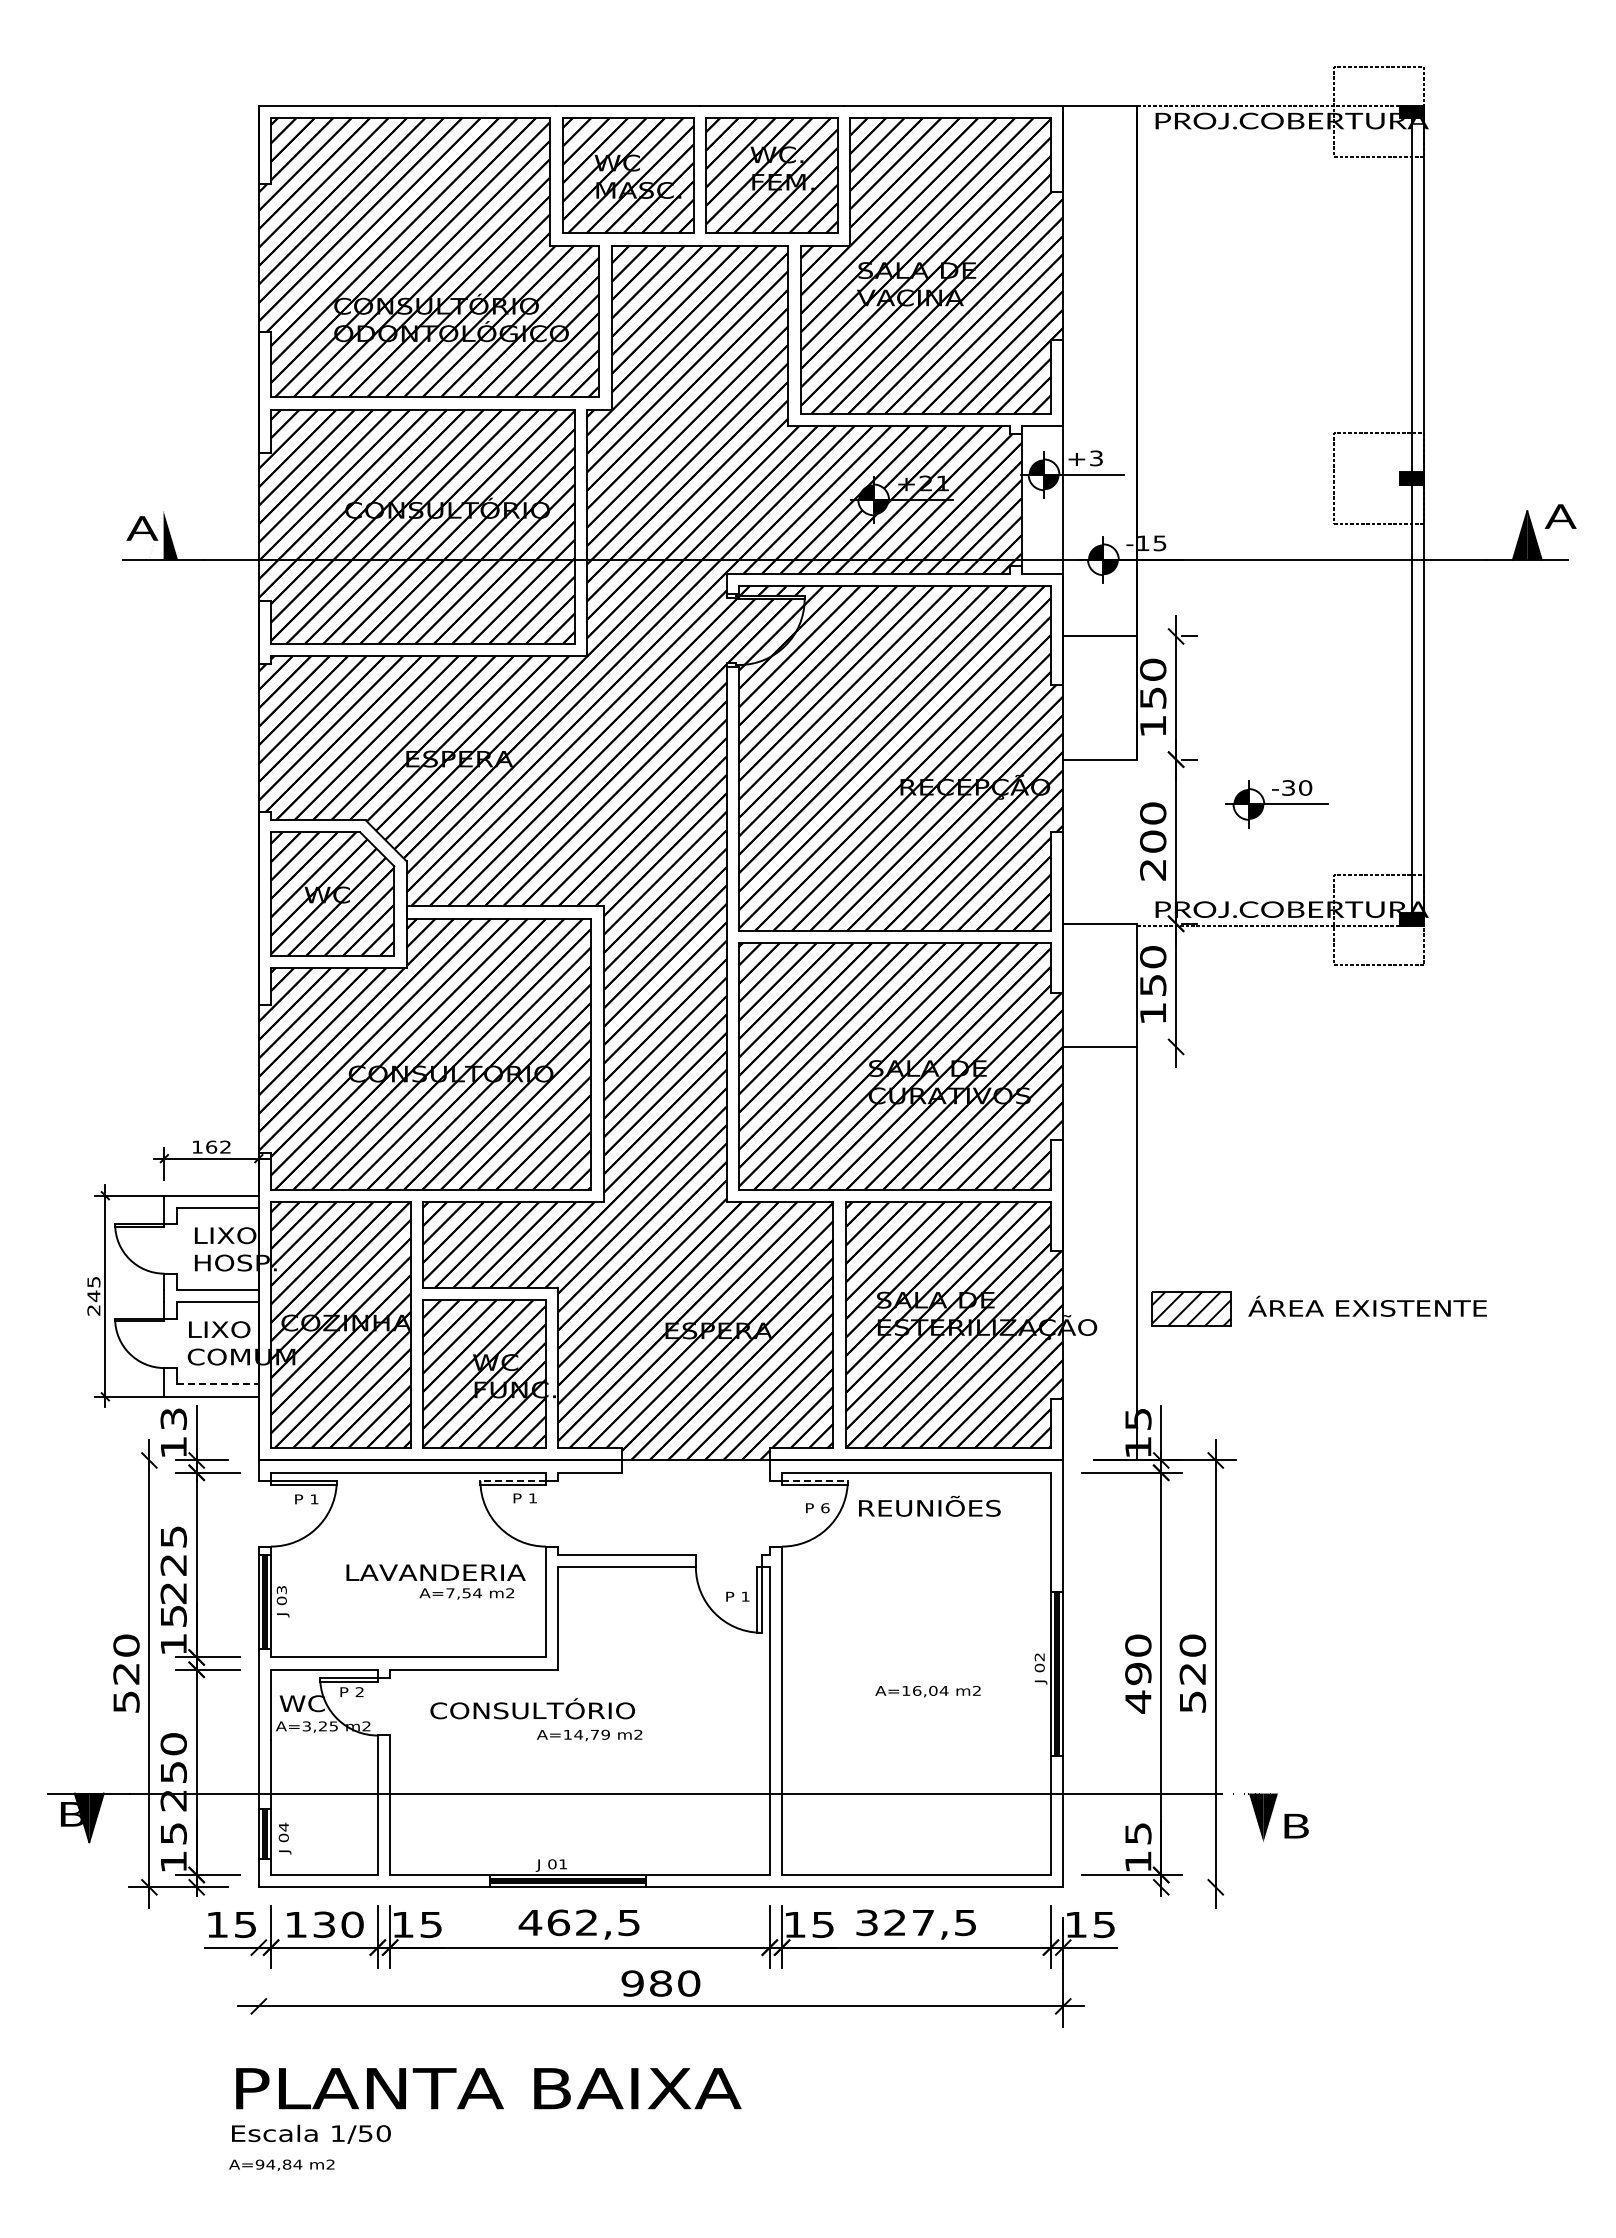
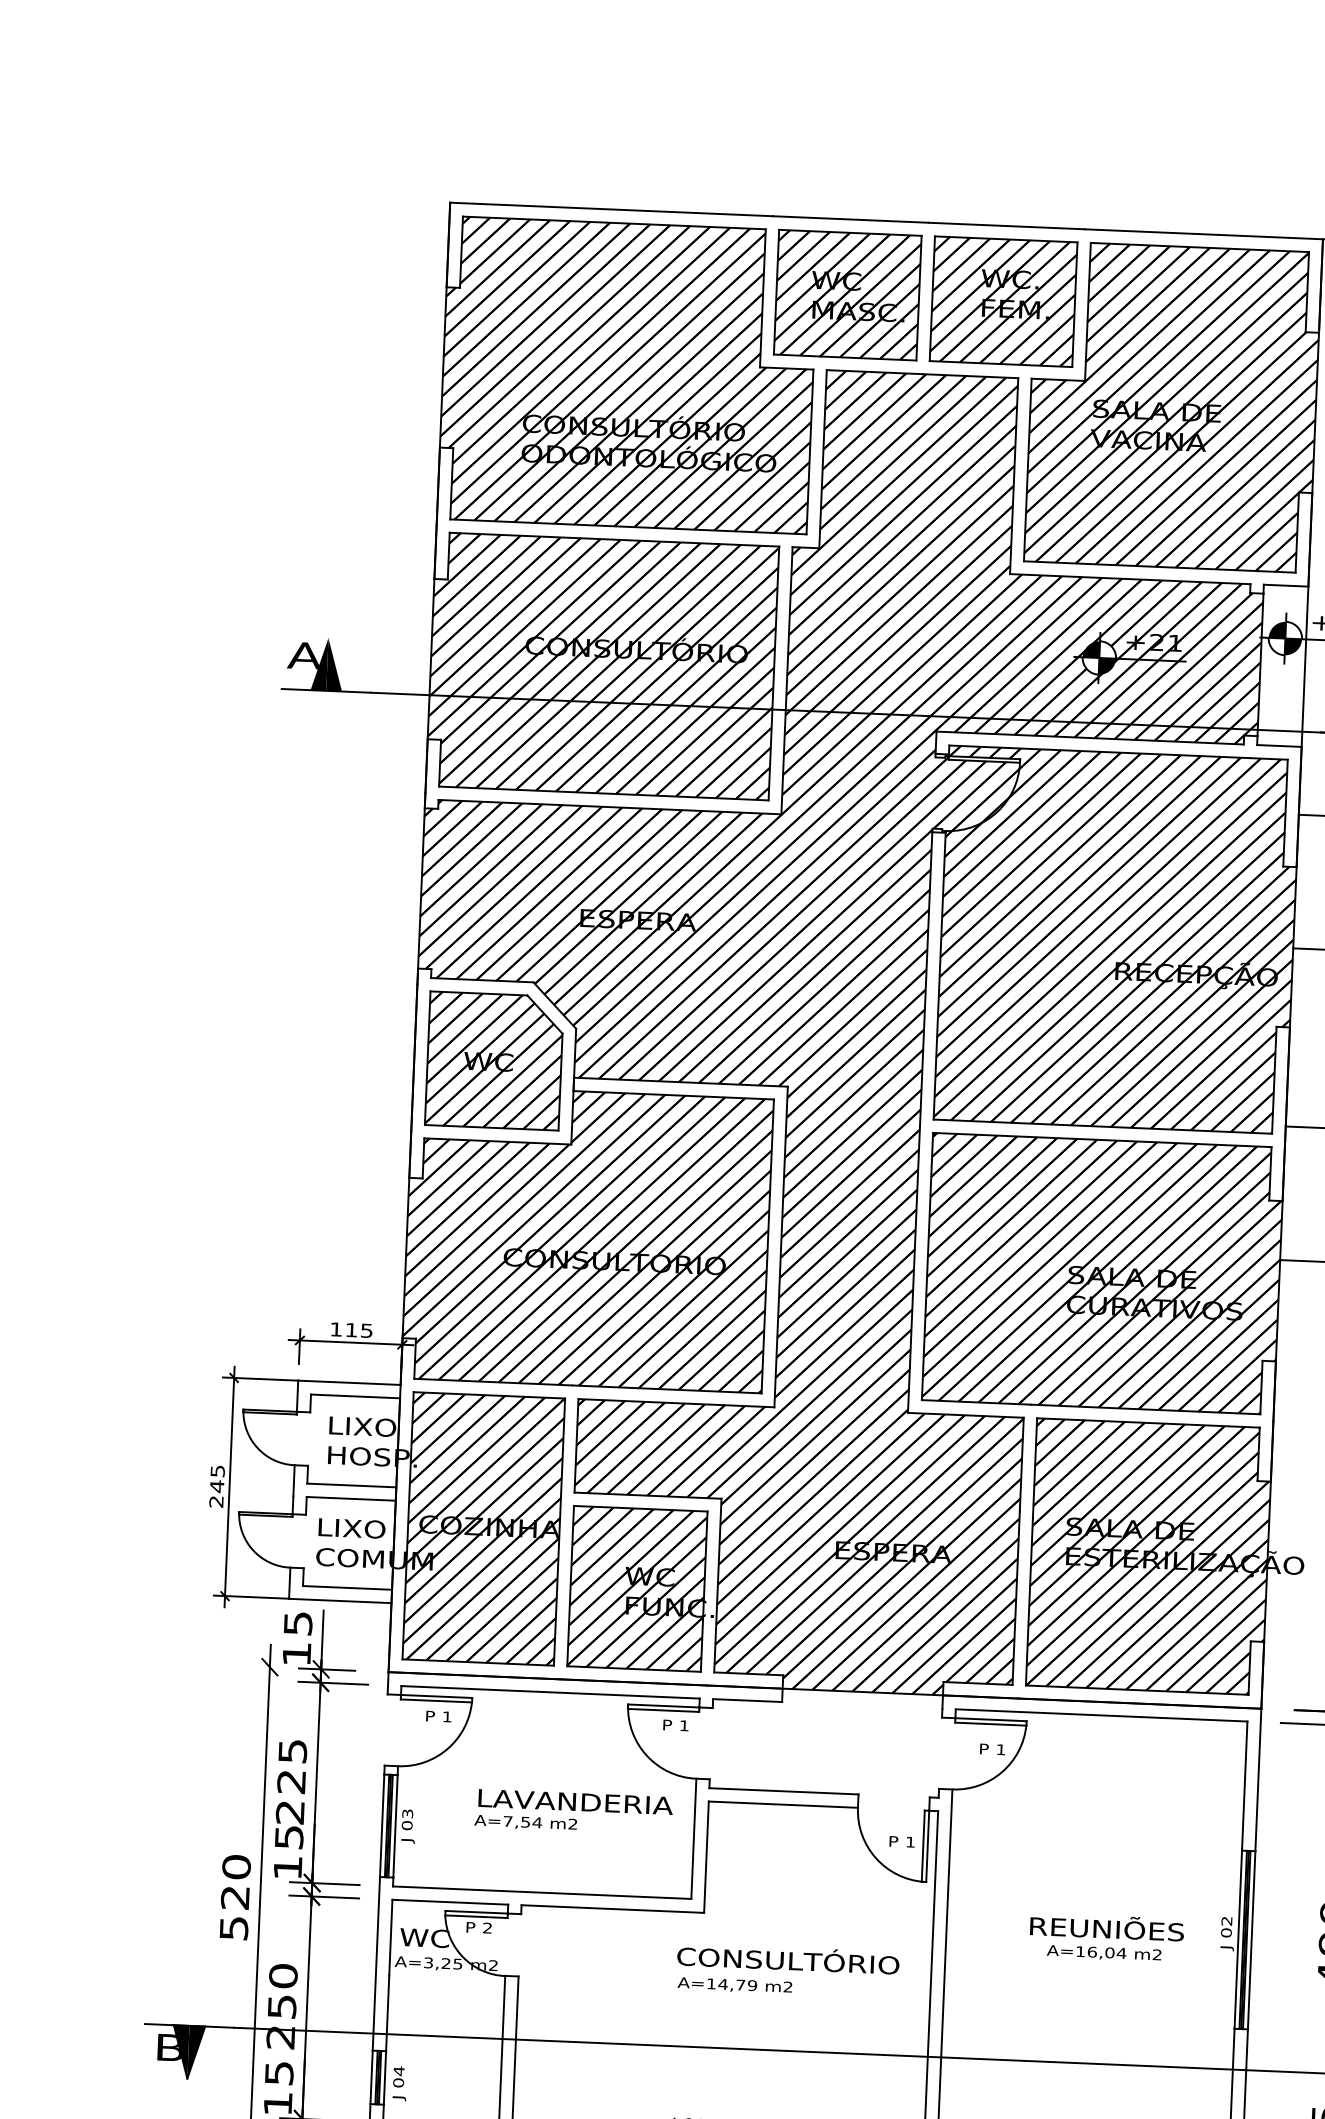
fill: (156, 535) -> (319, 664), added
text: (218, 1146) -> (359, 1329), 162 -> 115
line: (218, 1384) -> (348, 1587), dashed -> solid
text: (173, 1418) -> (297, 1622), 13 -> 15
line: (513, 1480) -> (664, 1705), dashed -> solid
line: (814, 1480) -> (990, 1719), dashed -> solid
text: (929, 1505) -> (1106, 1926), moved
text: (825, 1508) -> (1001, 1750), 6 -> 1
text: (466, 1593) -> (525, 1822), moved
text: (532, 1708) -> (788, 1958), moved

